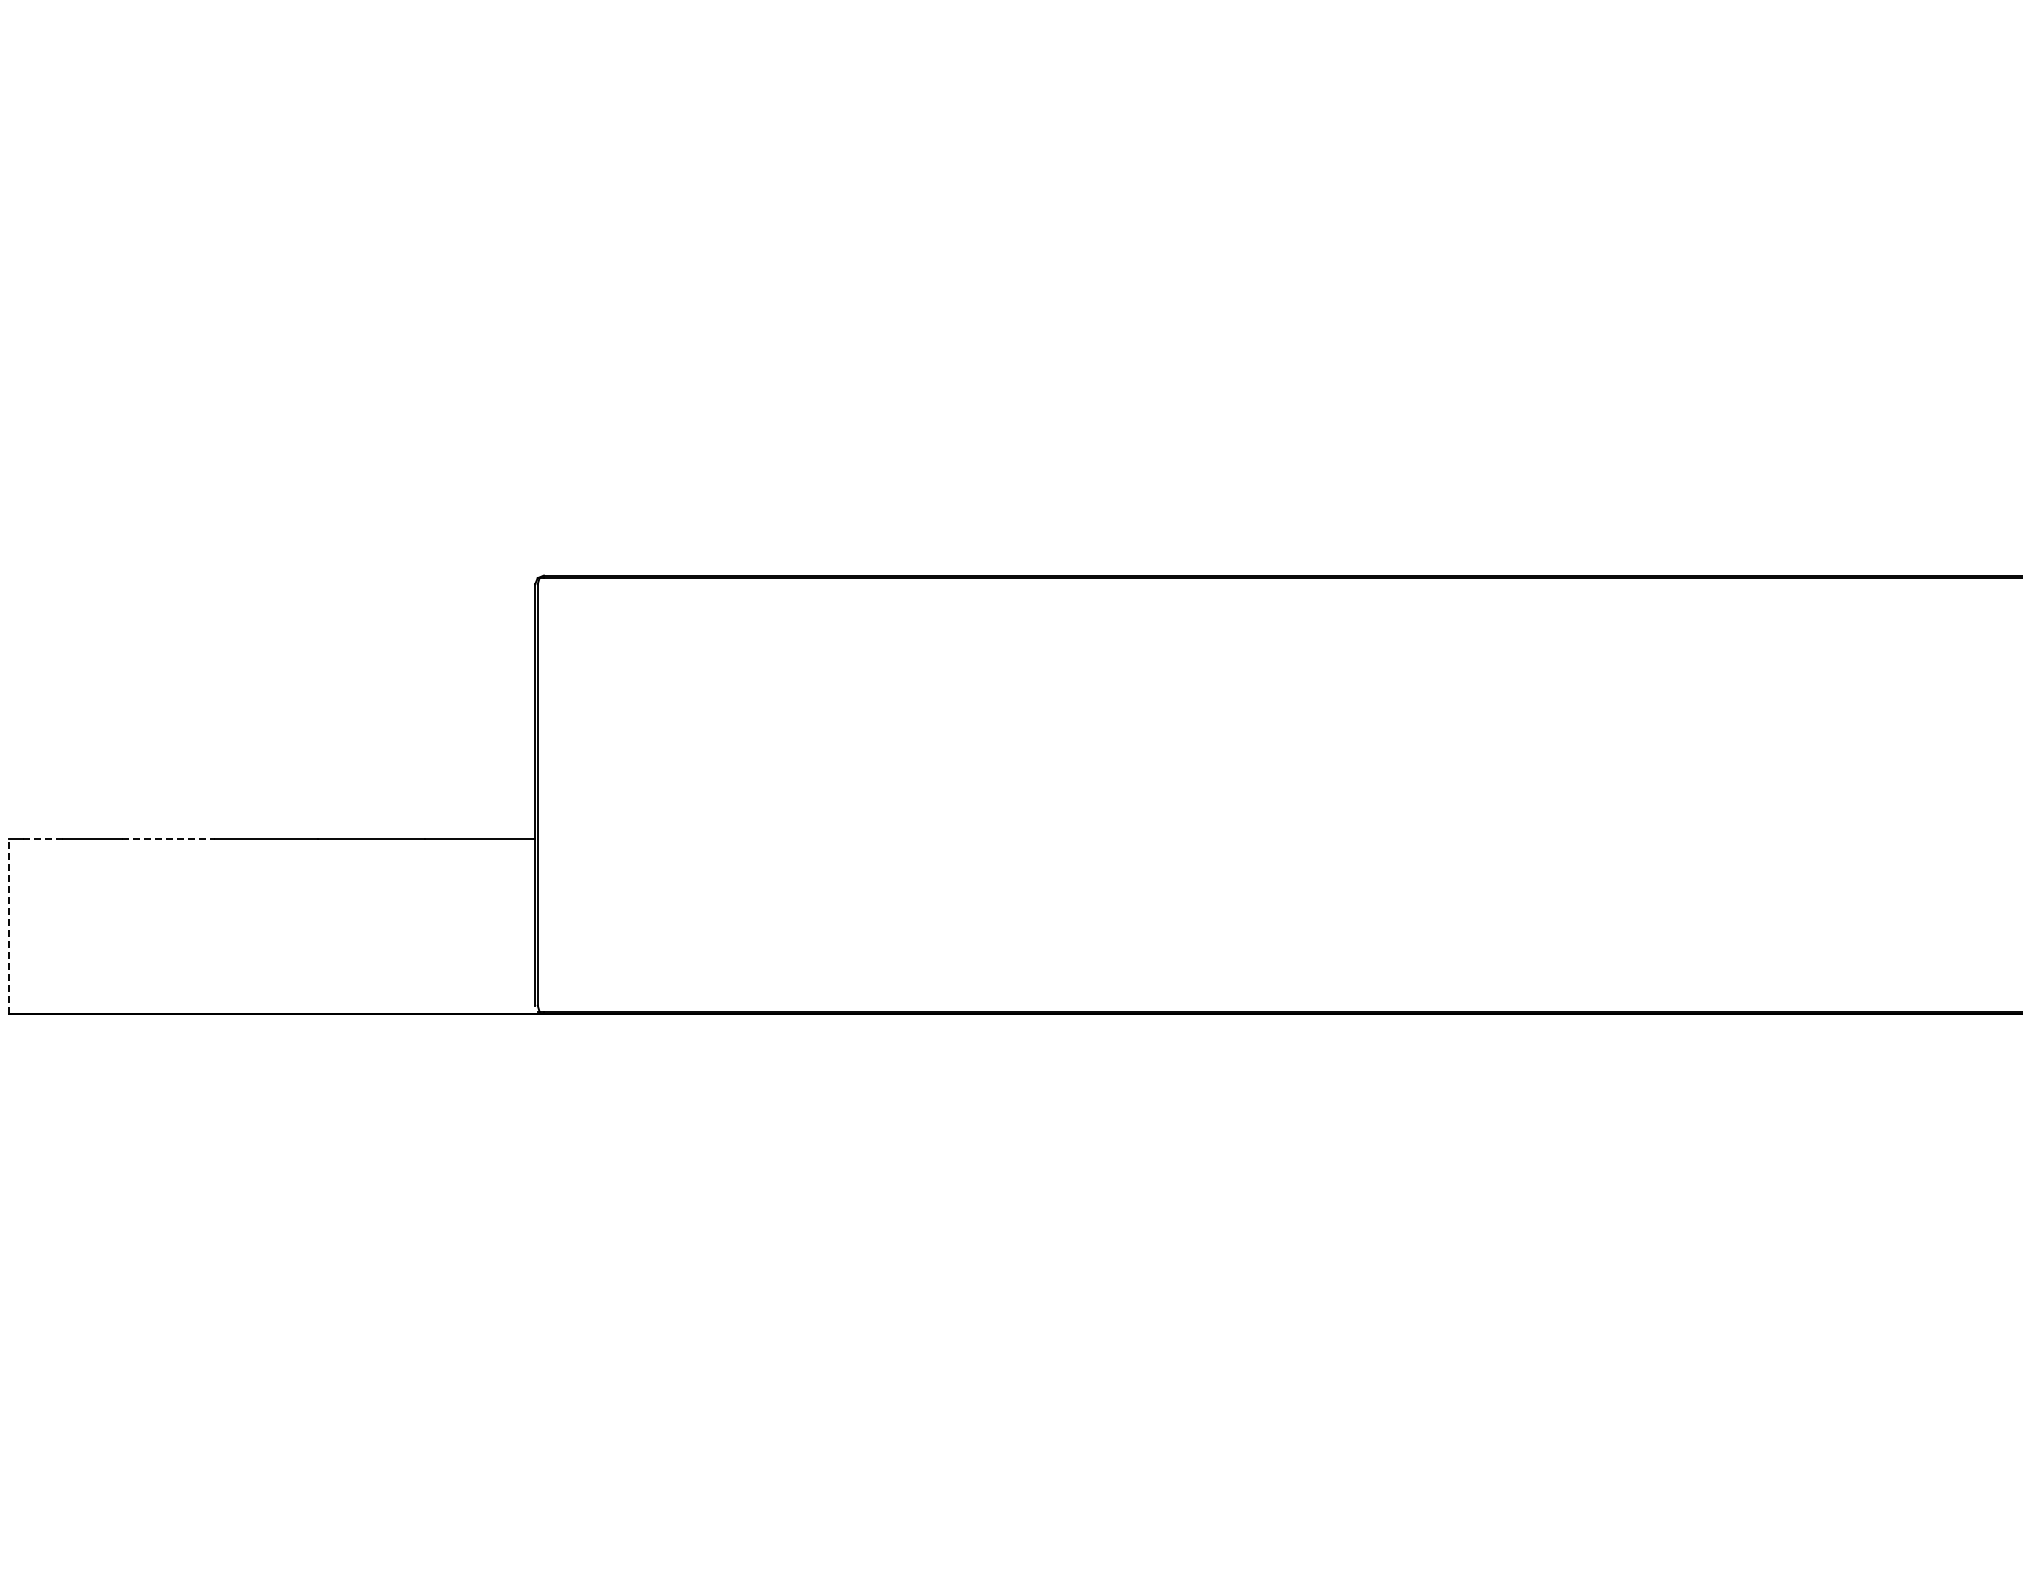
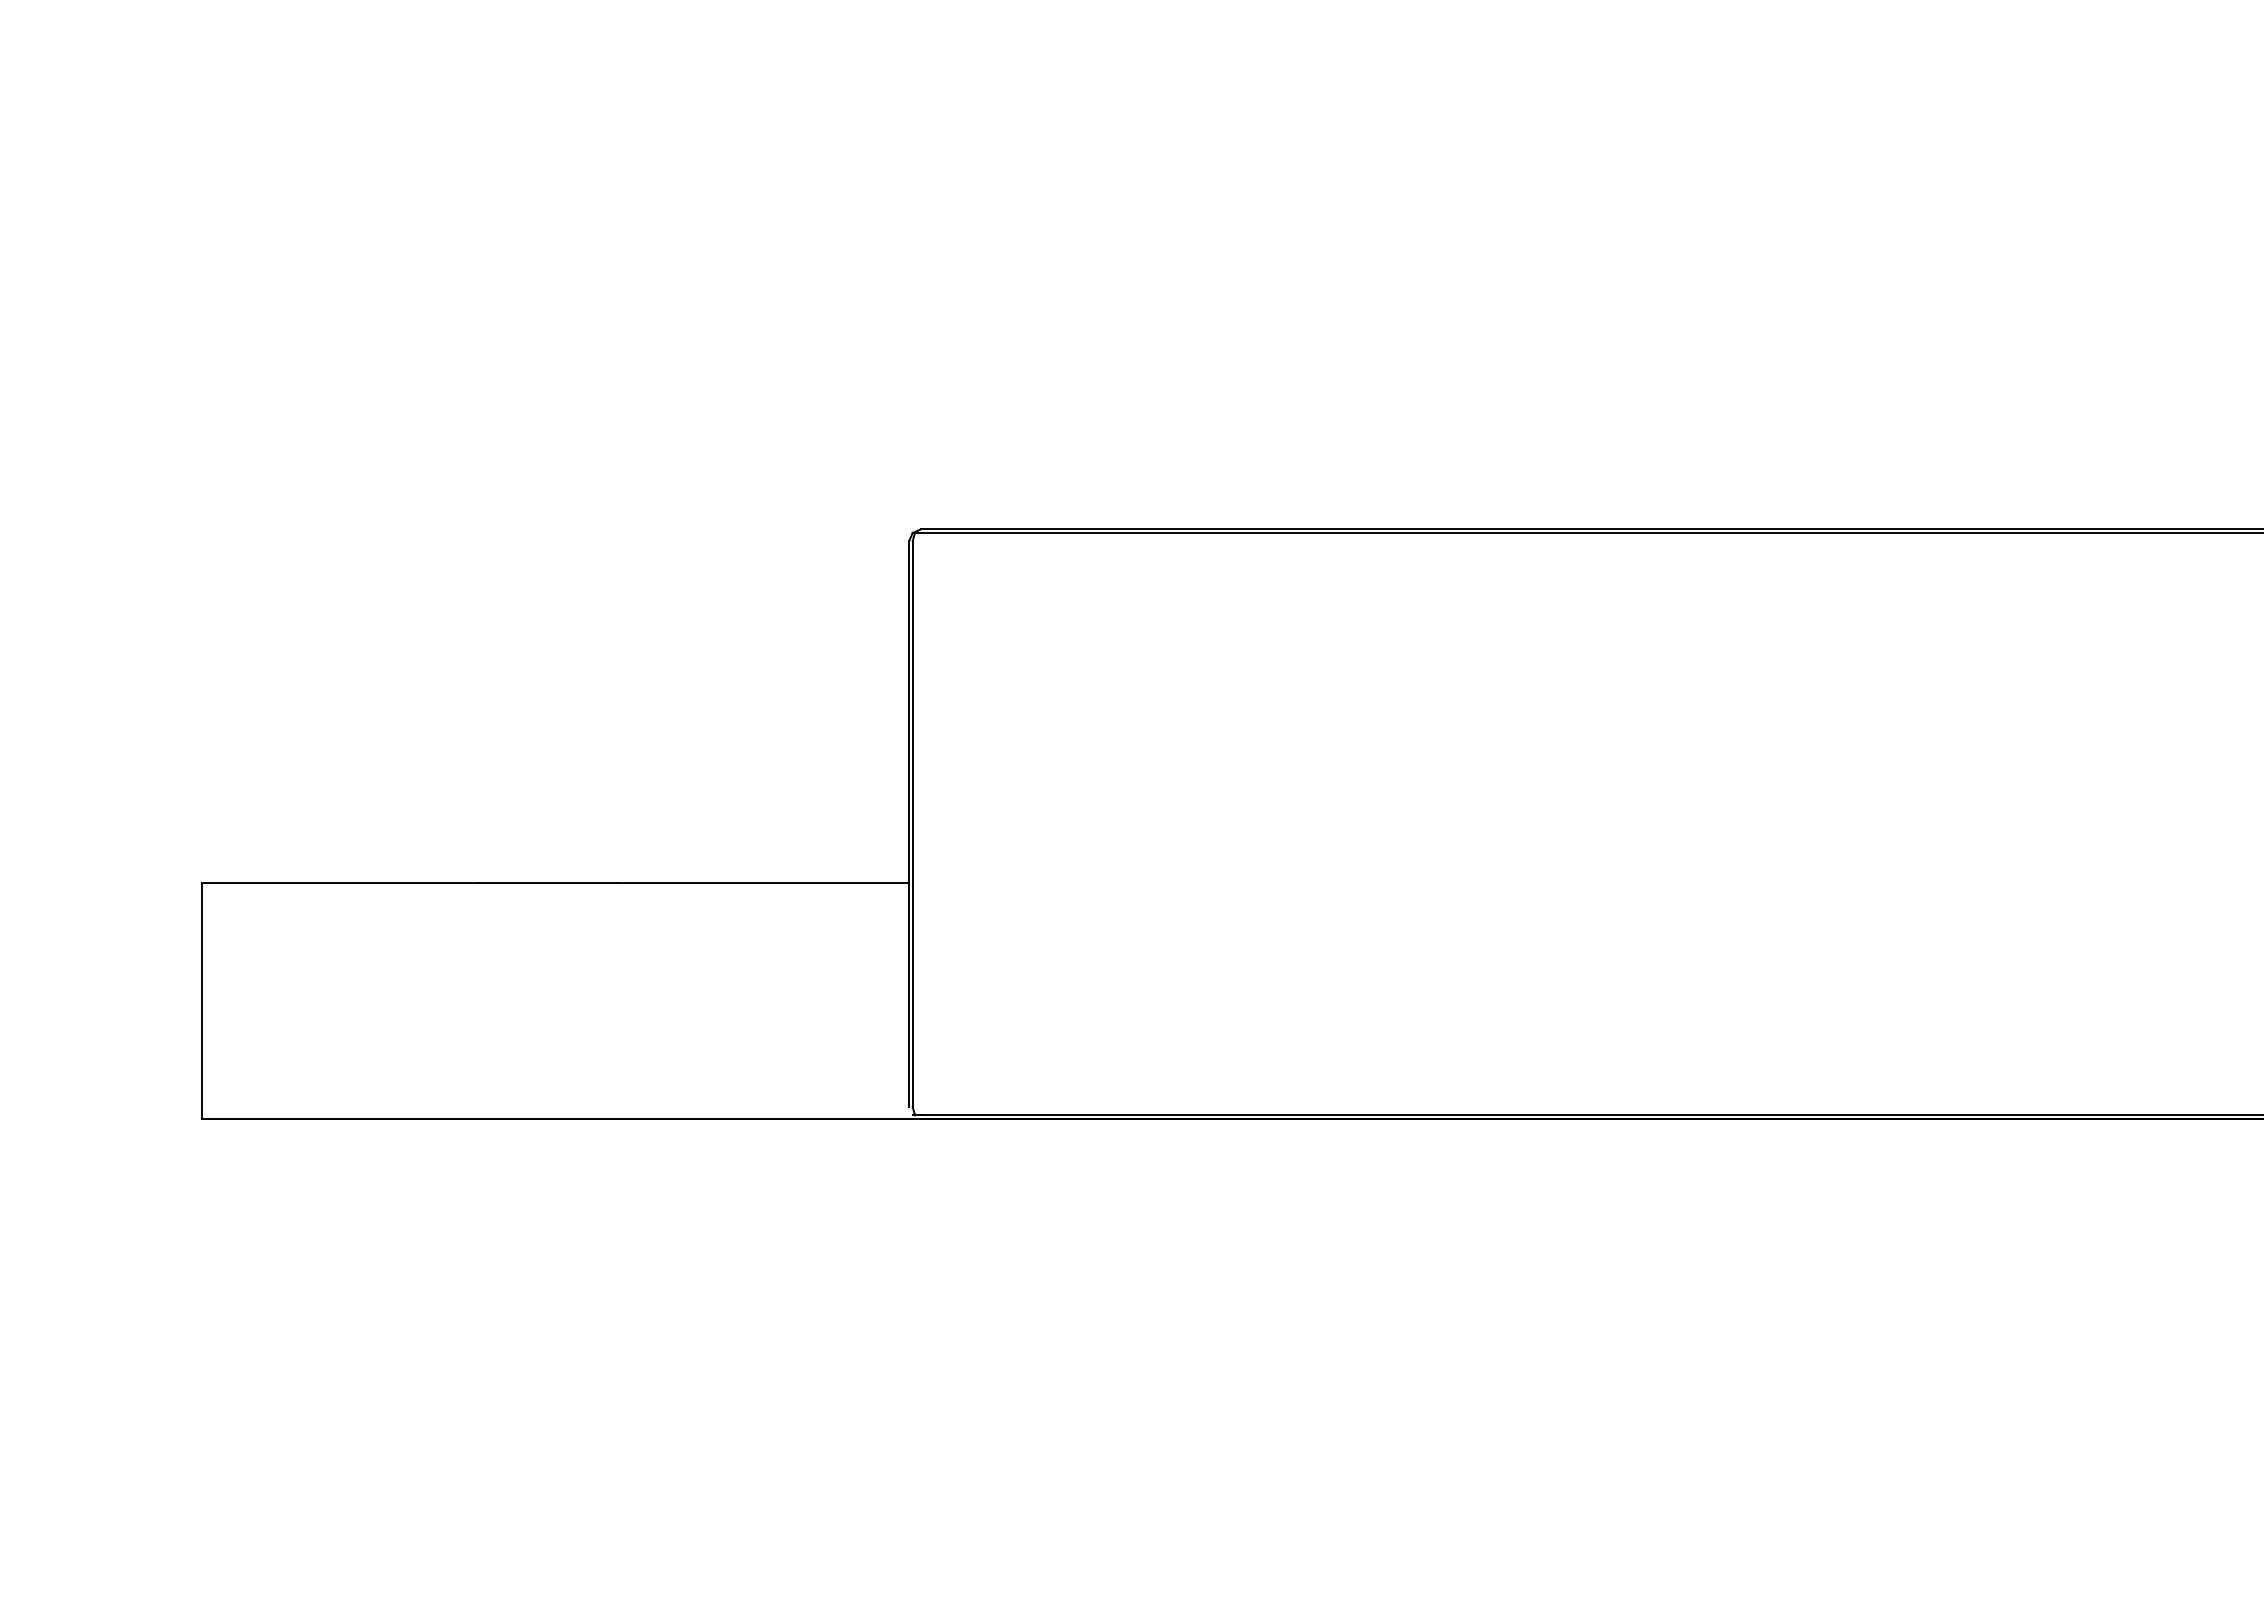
line: (43, 838) -> (248, 882), dashed -> solid
line: (168, 838) -> (416, 882), dashed -> solid
line: (8, 926) -> (201, 1000), dashed -> solid

